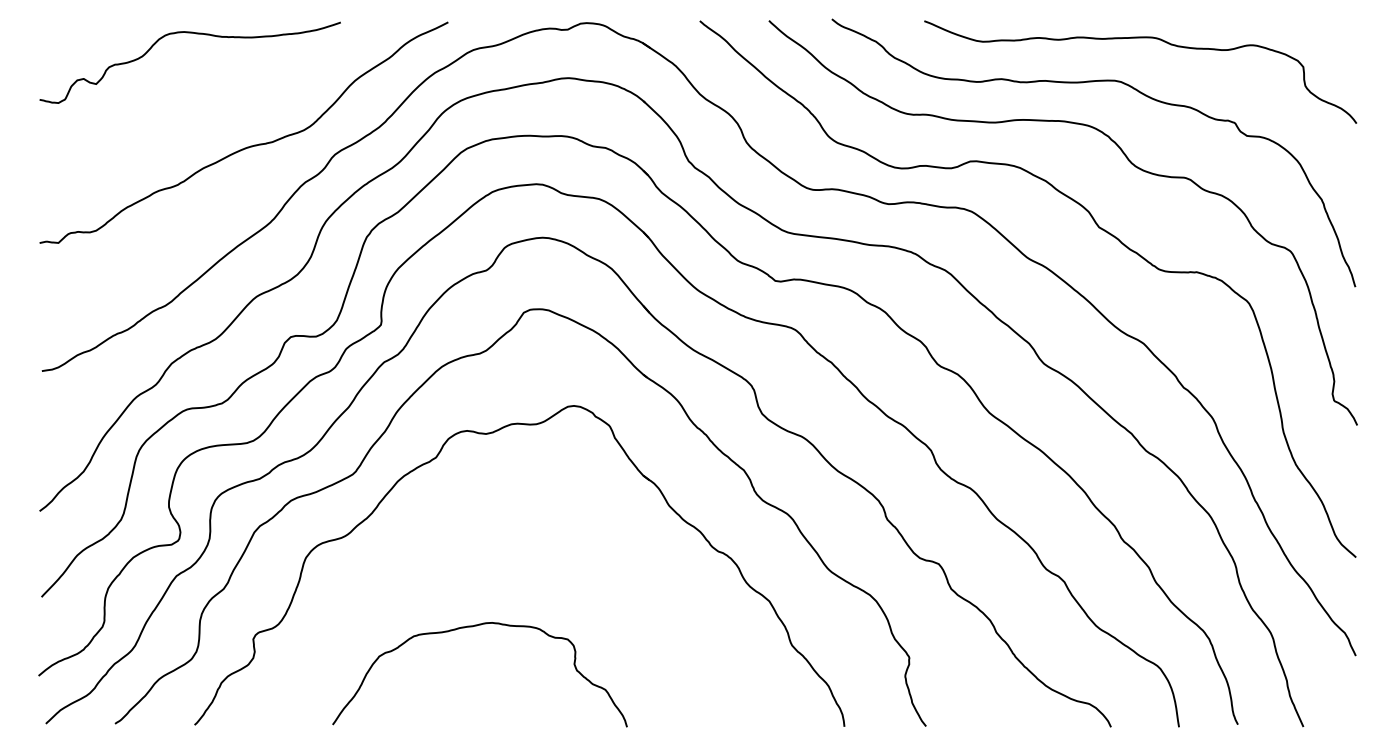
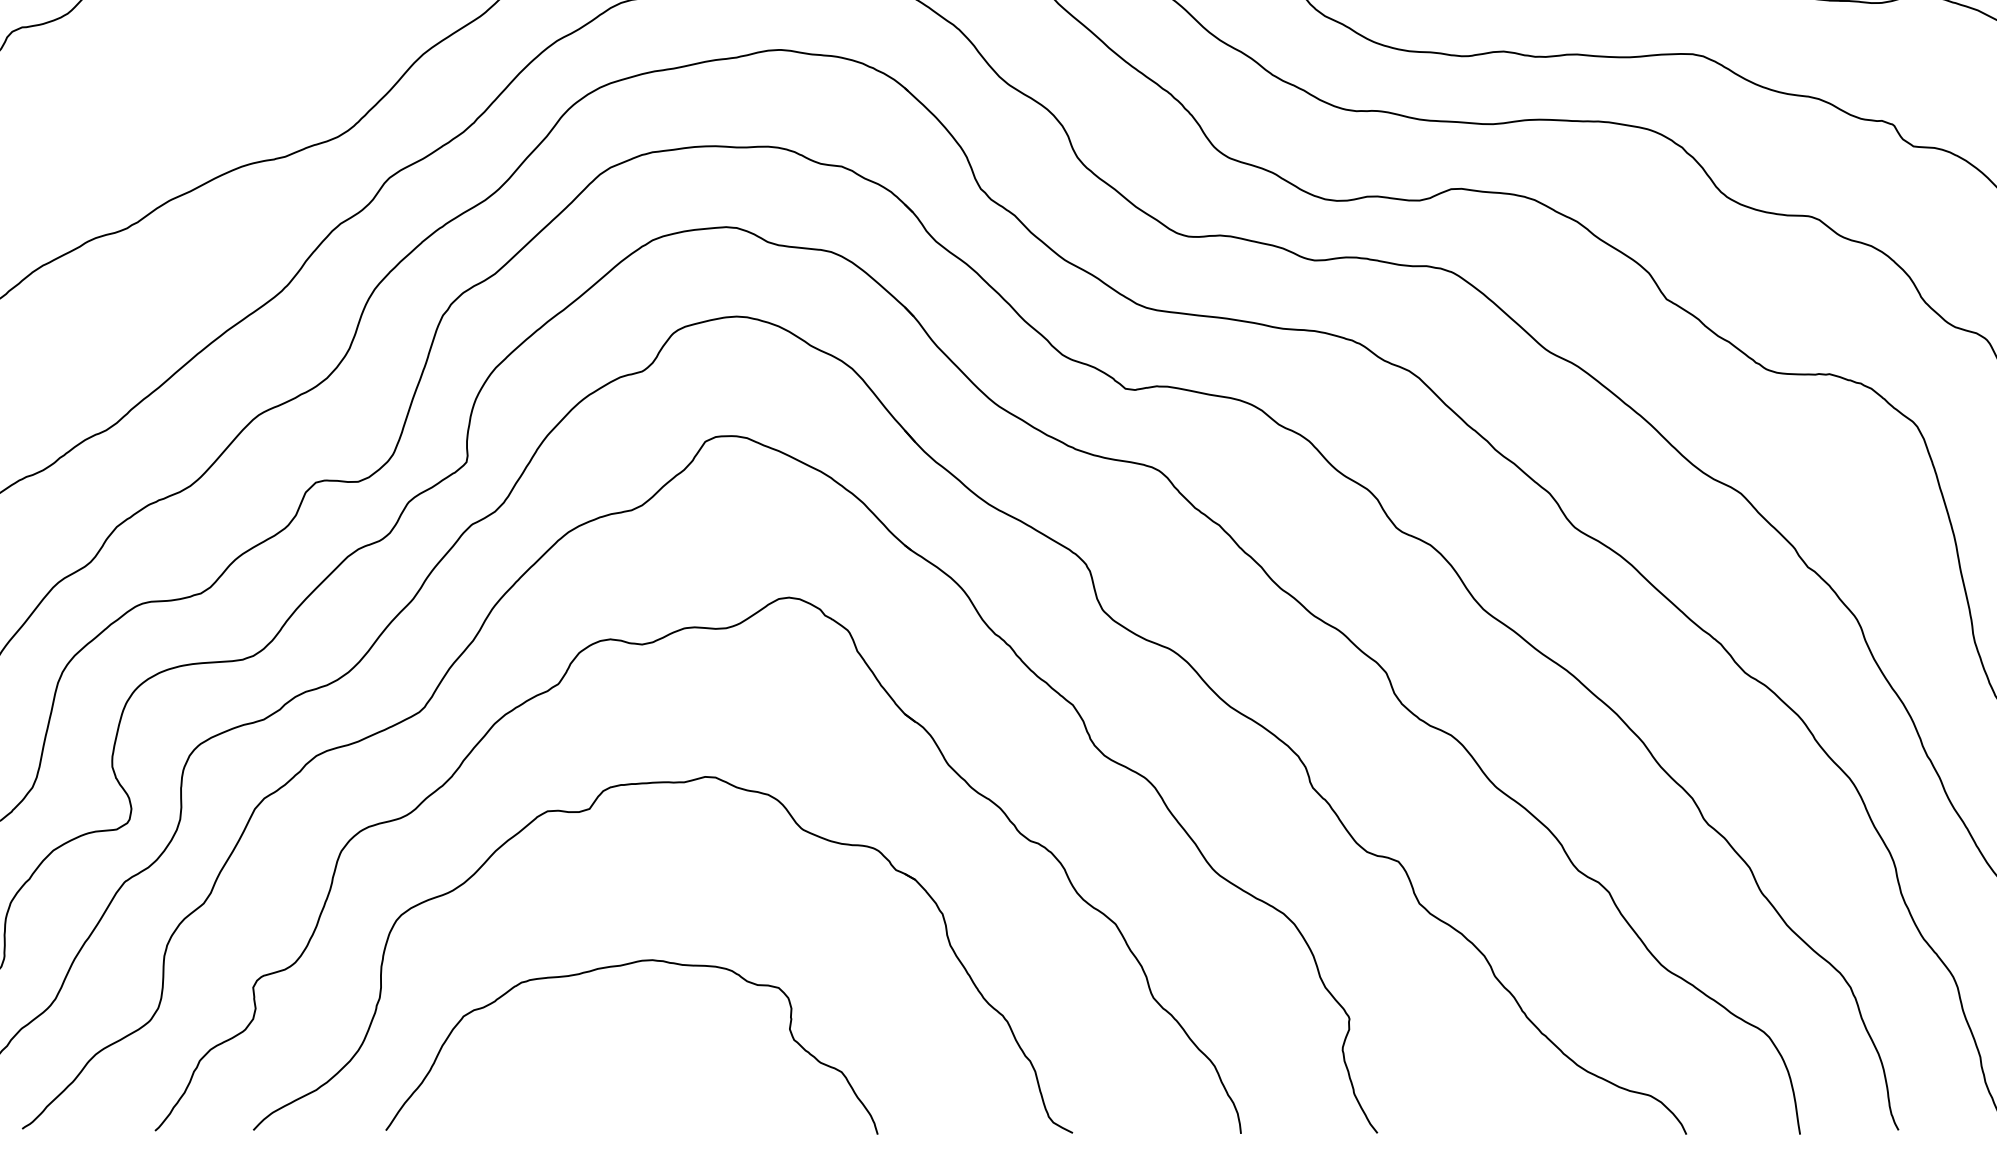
part: (454, 533) -> (589, 810), added

